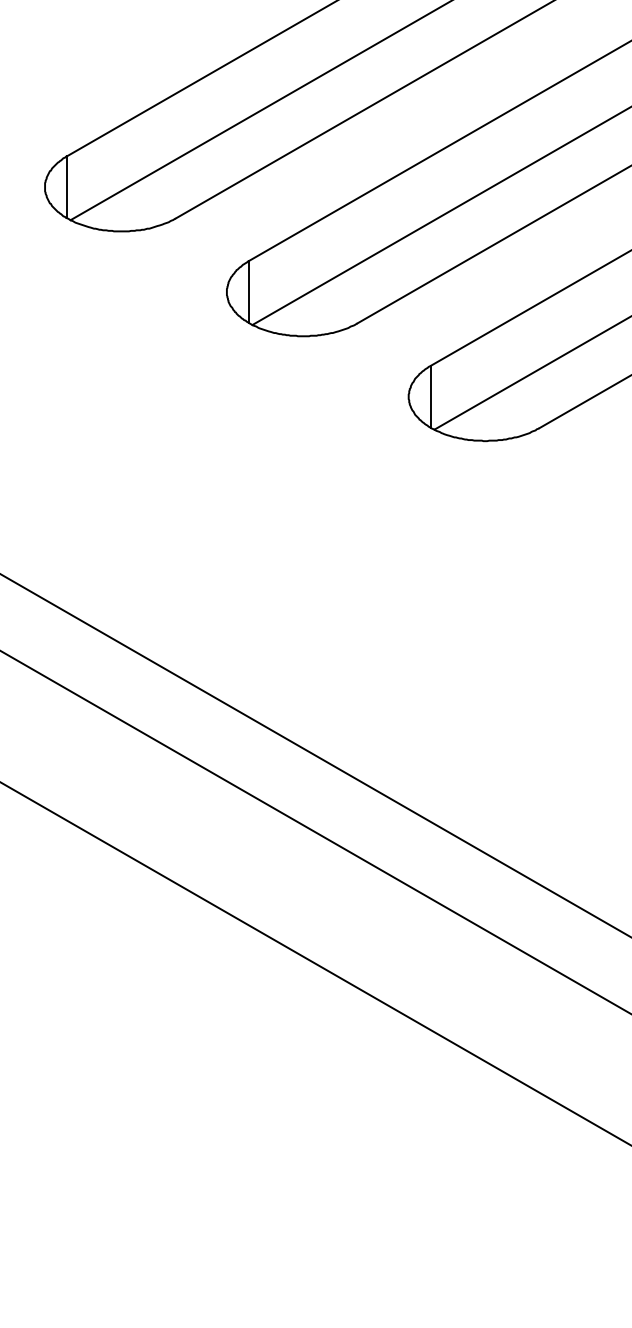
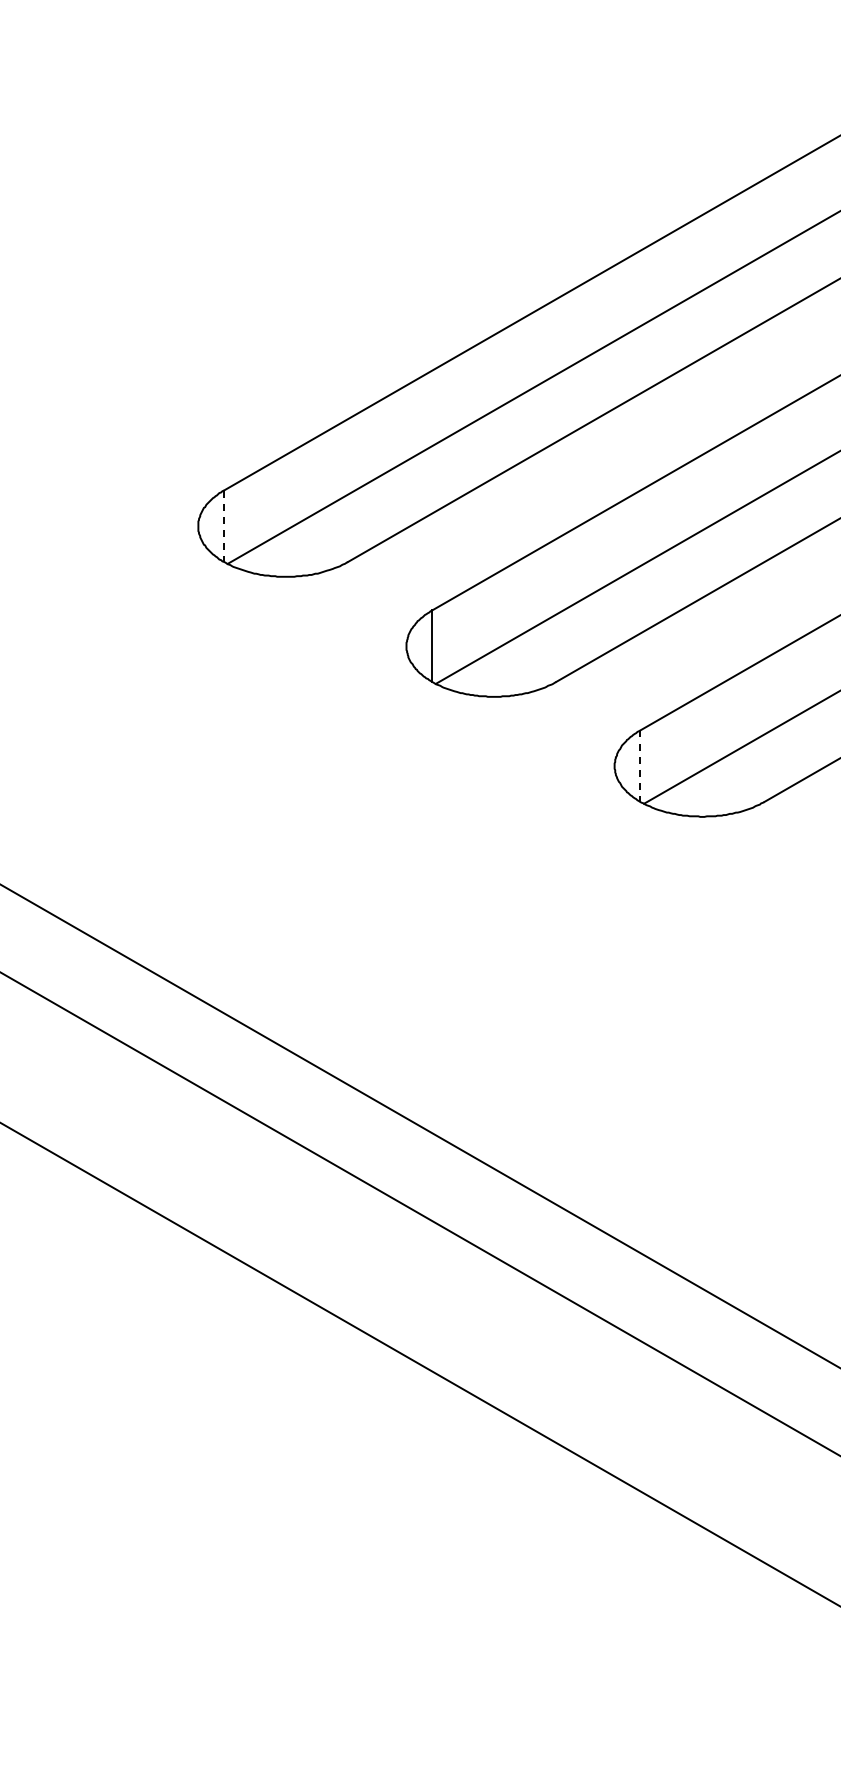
line: (67, 187) -> (223, 526), solid -> dashed
line: (431, 397) -> (640, 766), solid -> dashed

